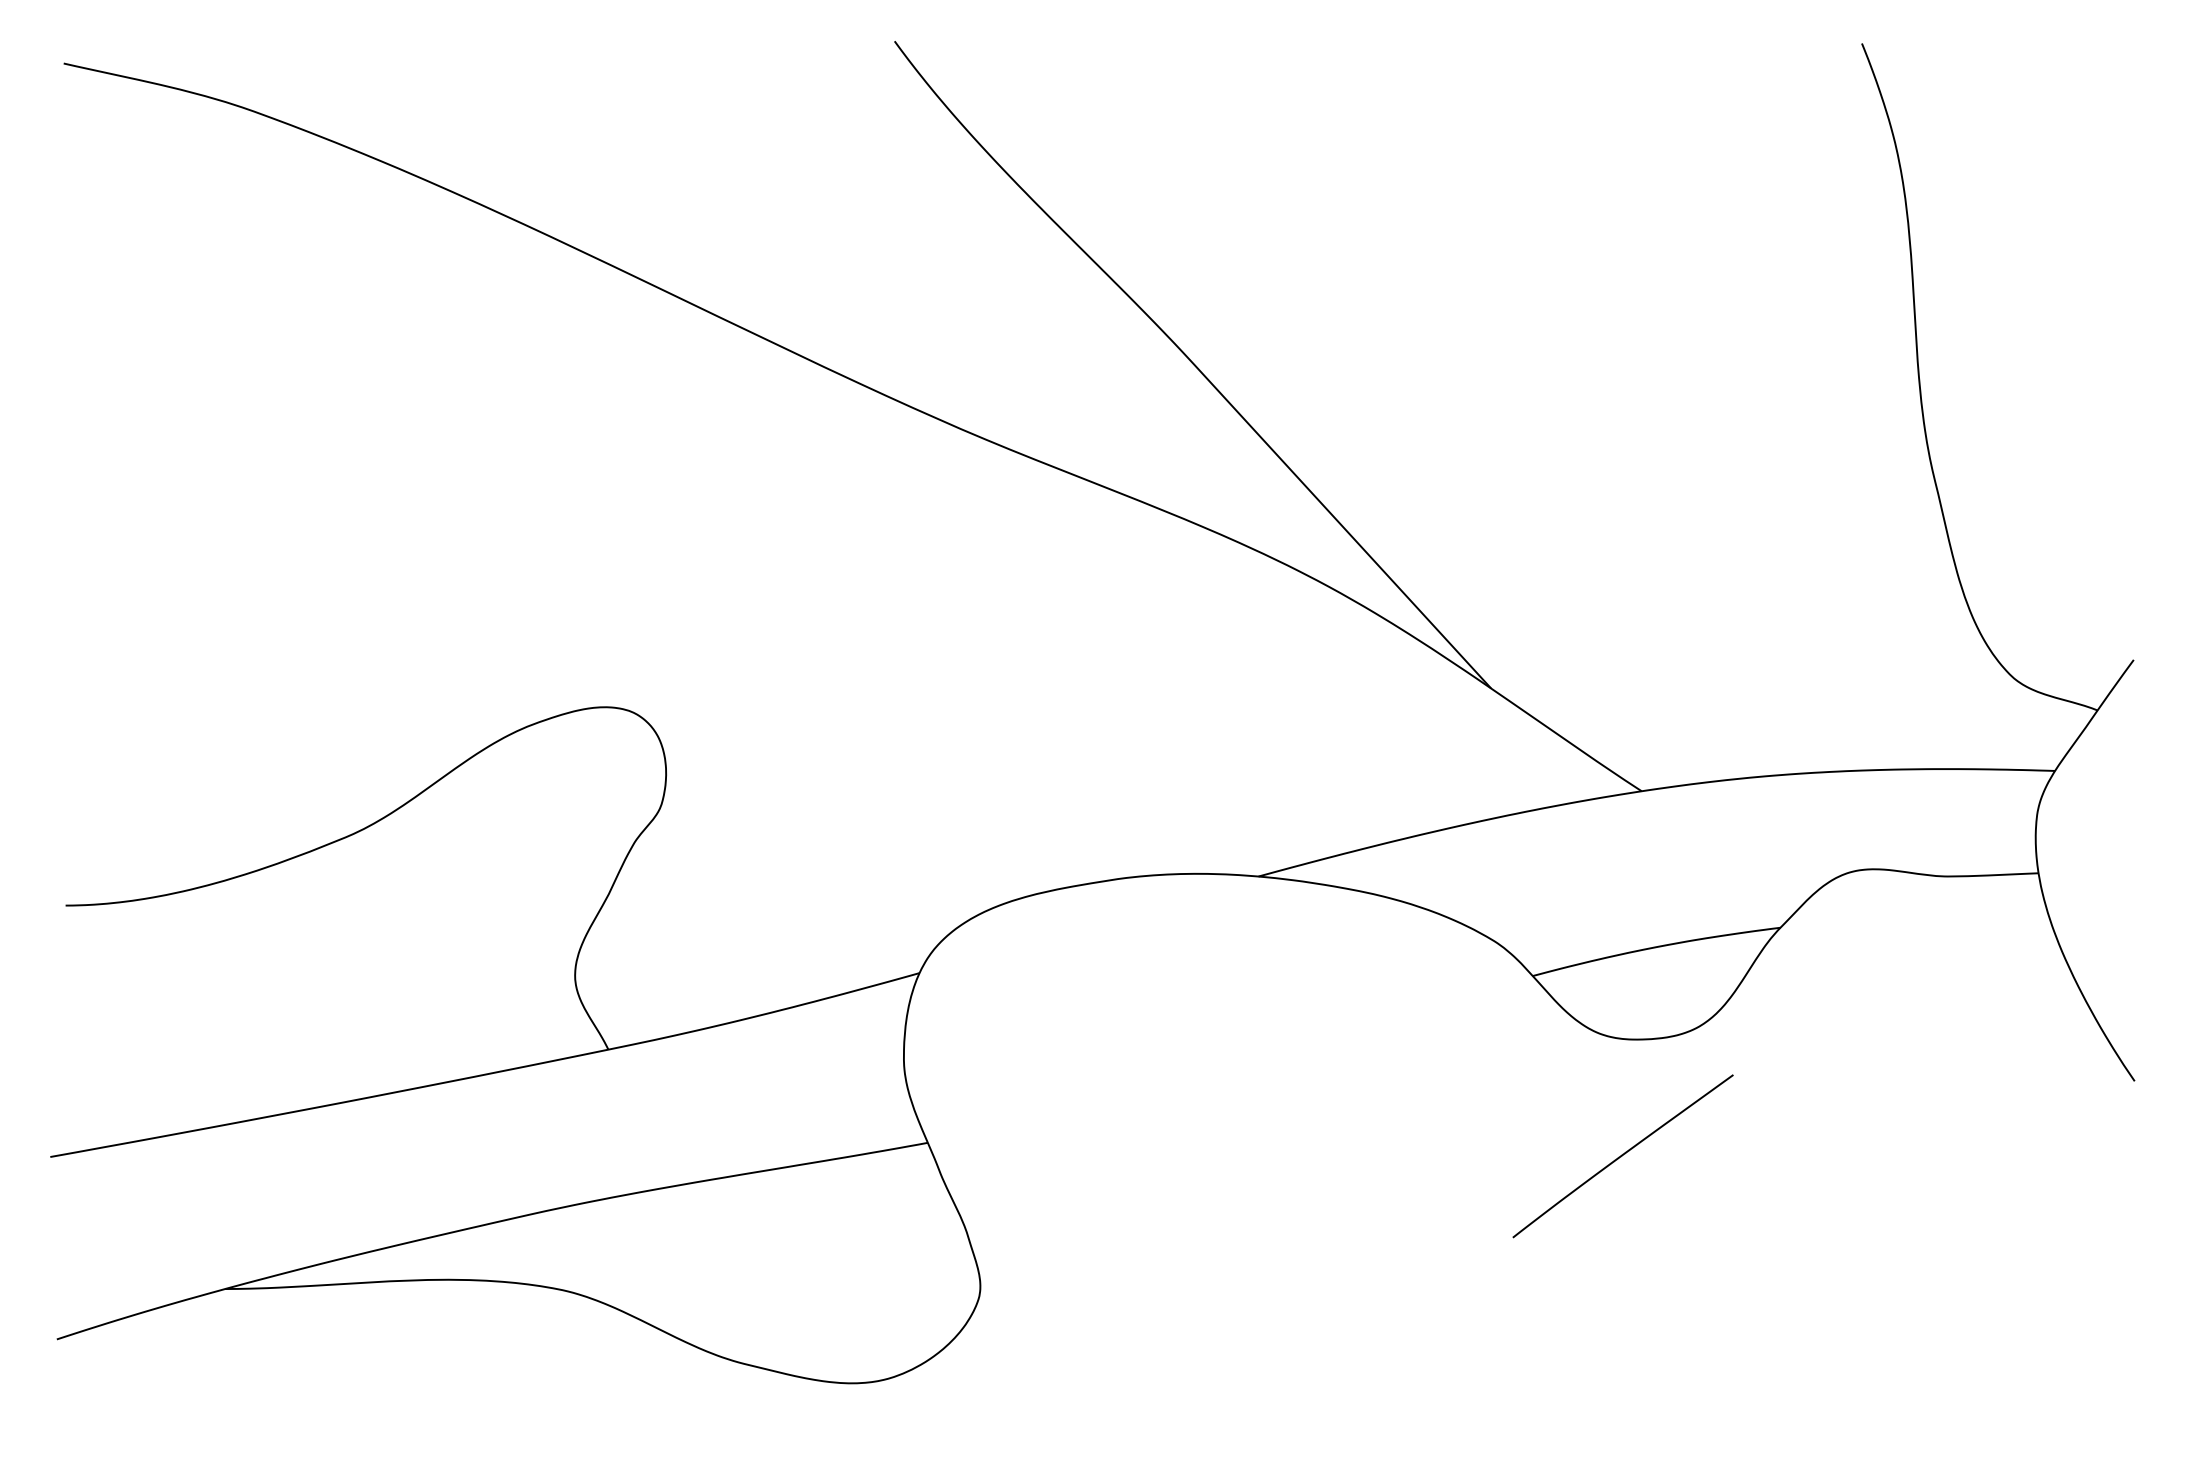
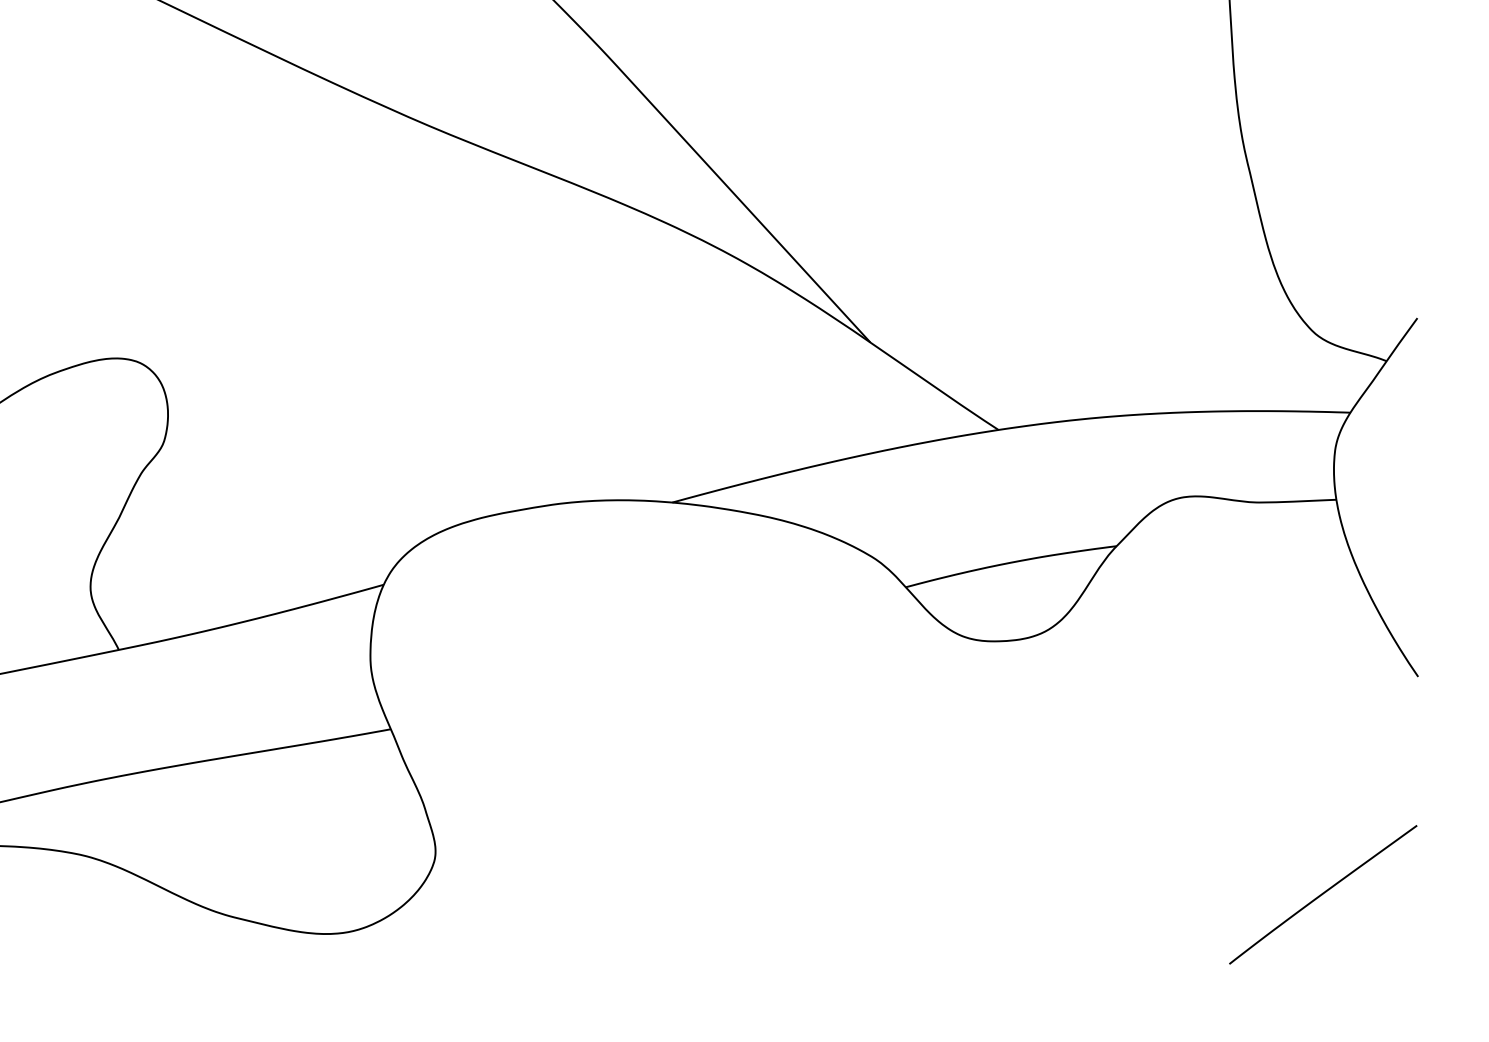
curve: (1622, 1156) -> (1322, 894), moved

